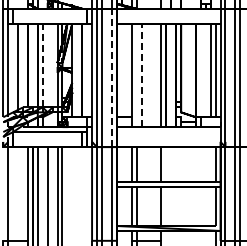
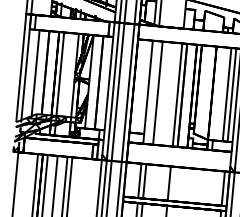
line: (42, 65) -> (60, 74), dashed -> solid
line: (141, 75) -> (157, 93), dashed -> solid
line: (112, 77) -> (128, 92), dashed -> solid

